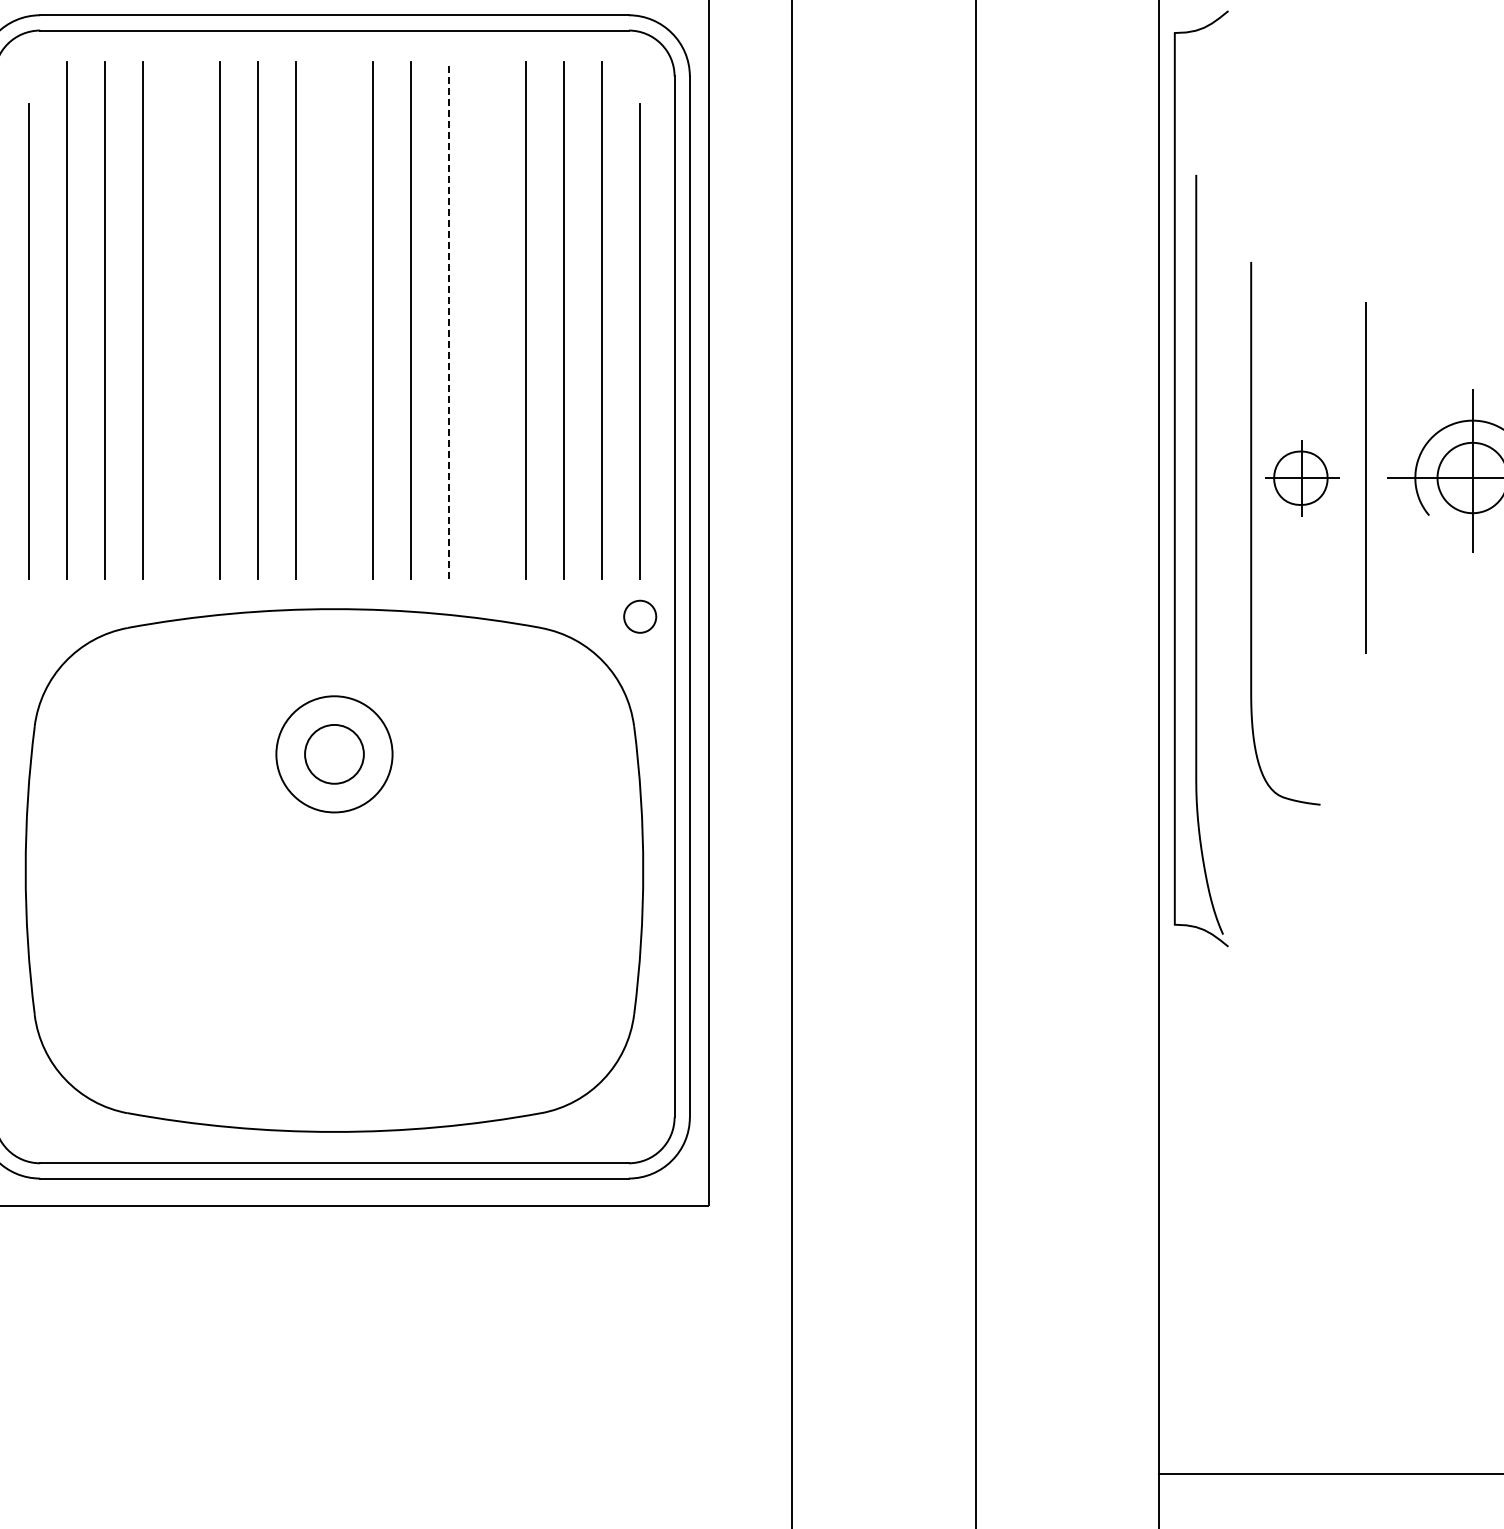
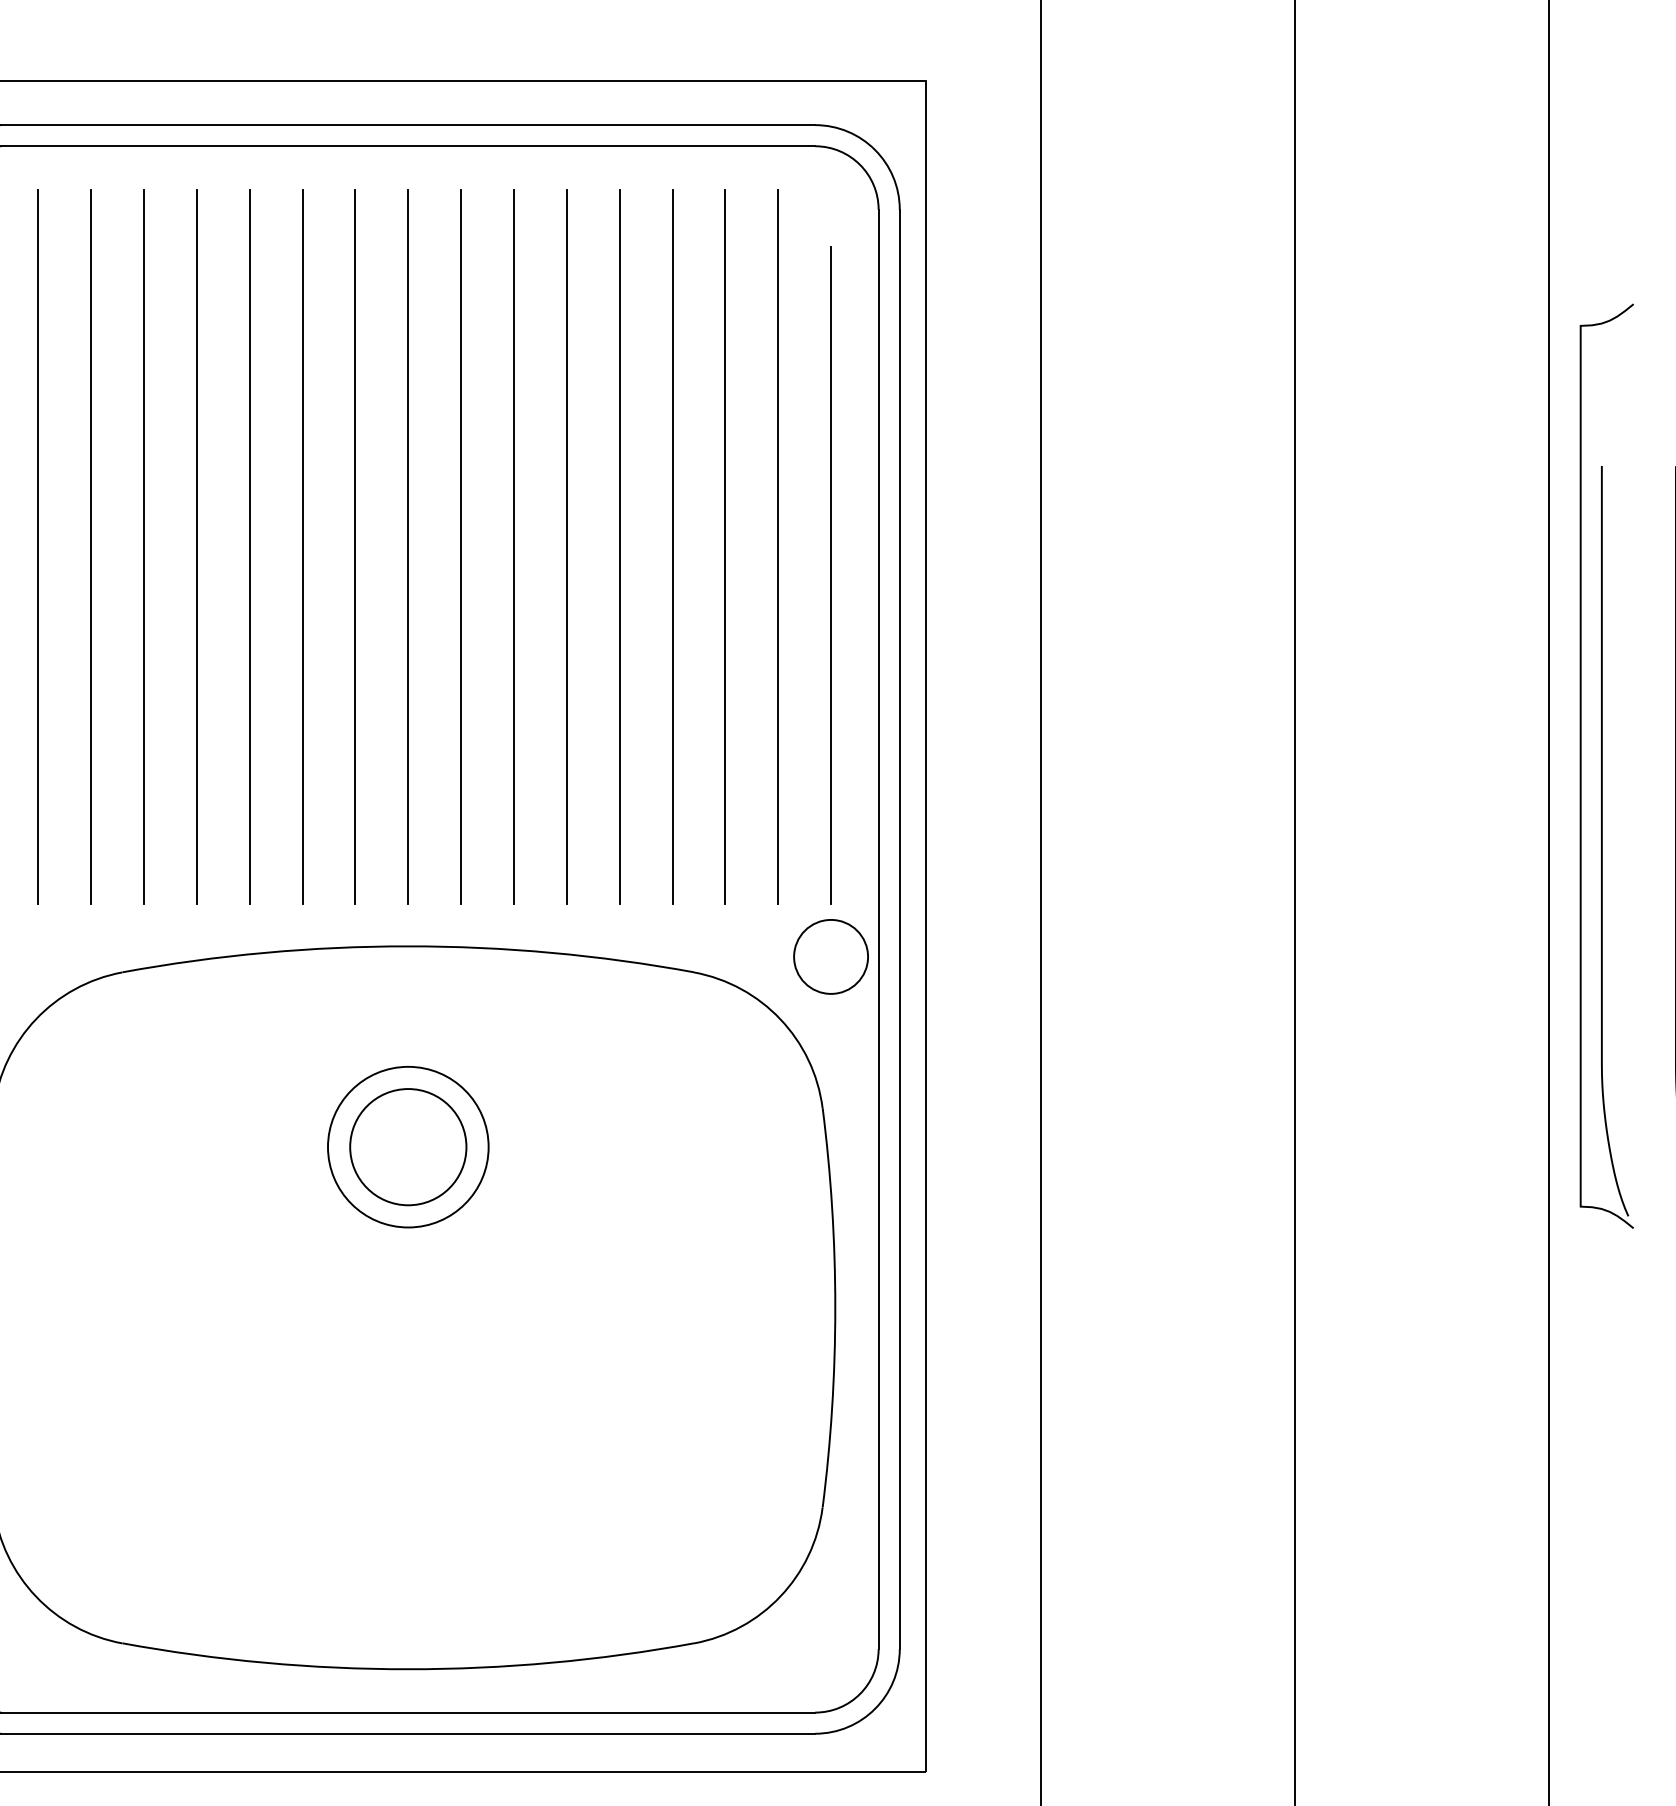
line: (181, 319) -> (196, 545), added
line: (449, 319) -> (567, 545), dashed -> solid
line: (487, 319) -> (619, 545), added
line: (333, 320) -> (406, 547), added
part: (1200, 478) -> (1605, 765), size x0.71
circle: (639, 616) -> (830, 956), size x1.67
circle: (334, 754) -> (408, 1147), size x1.43

